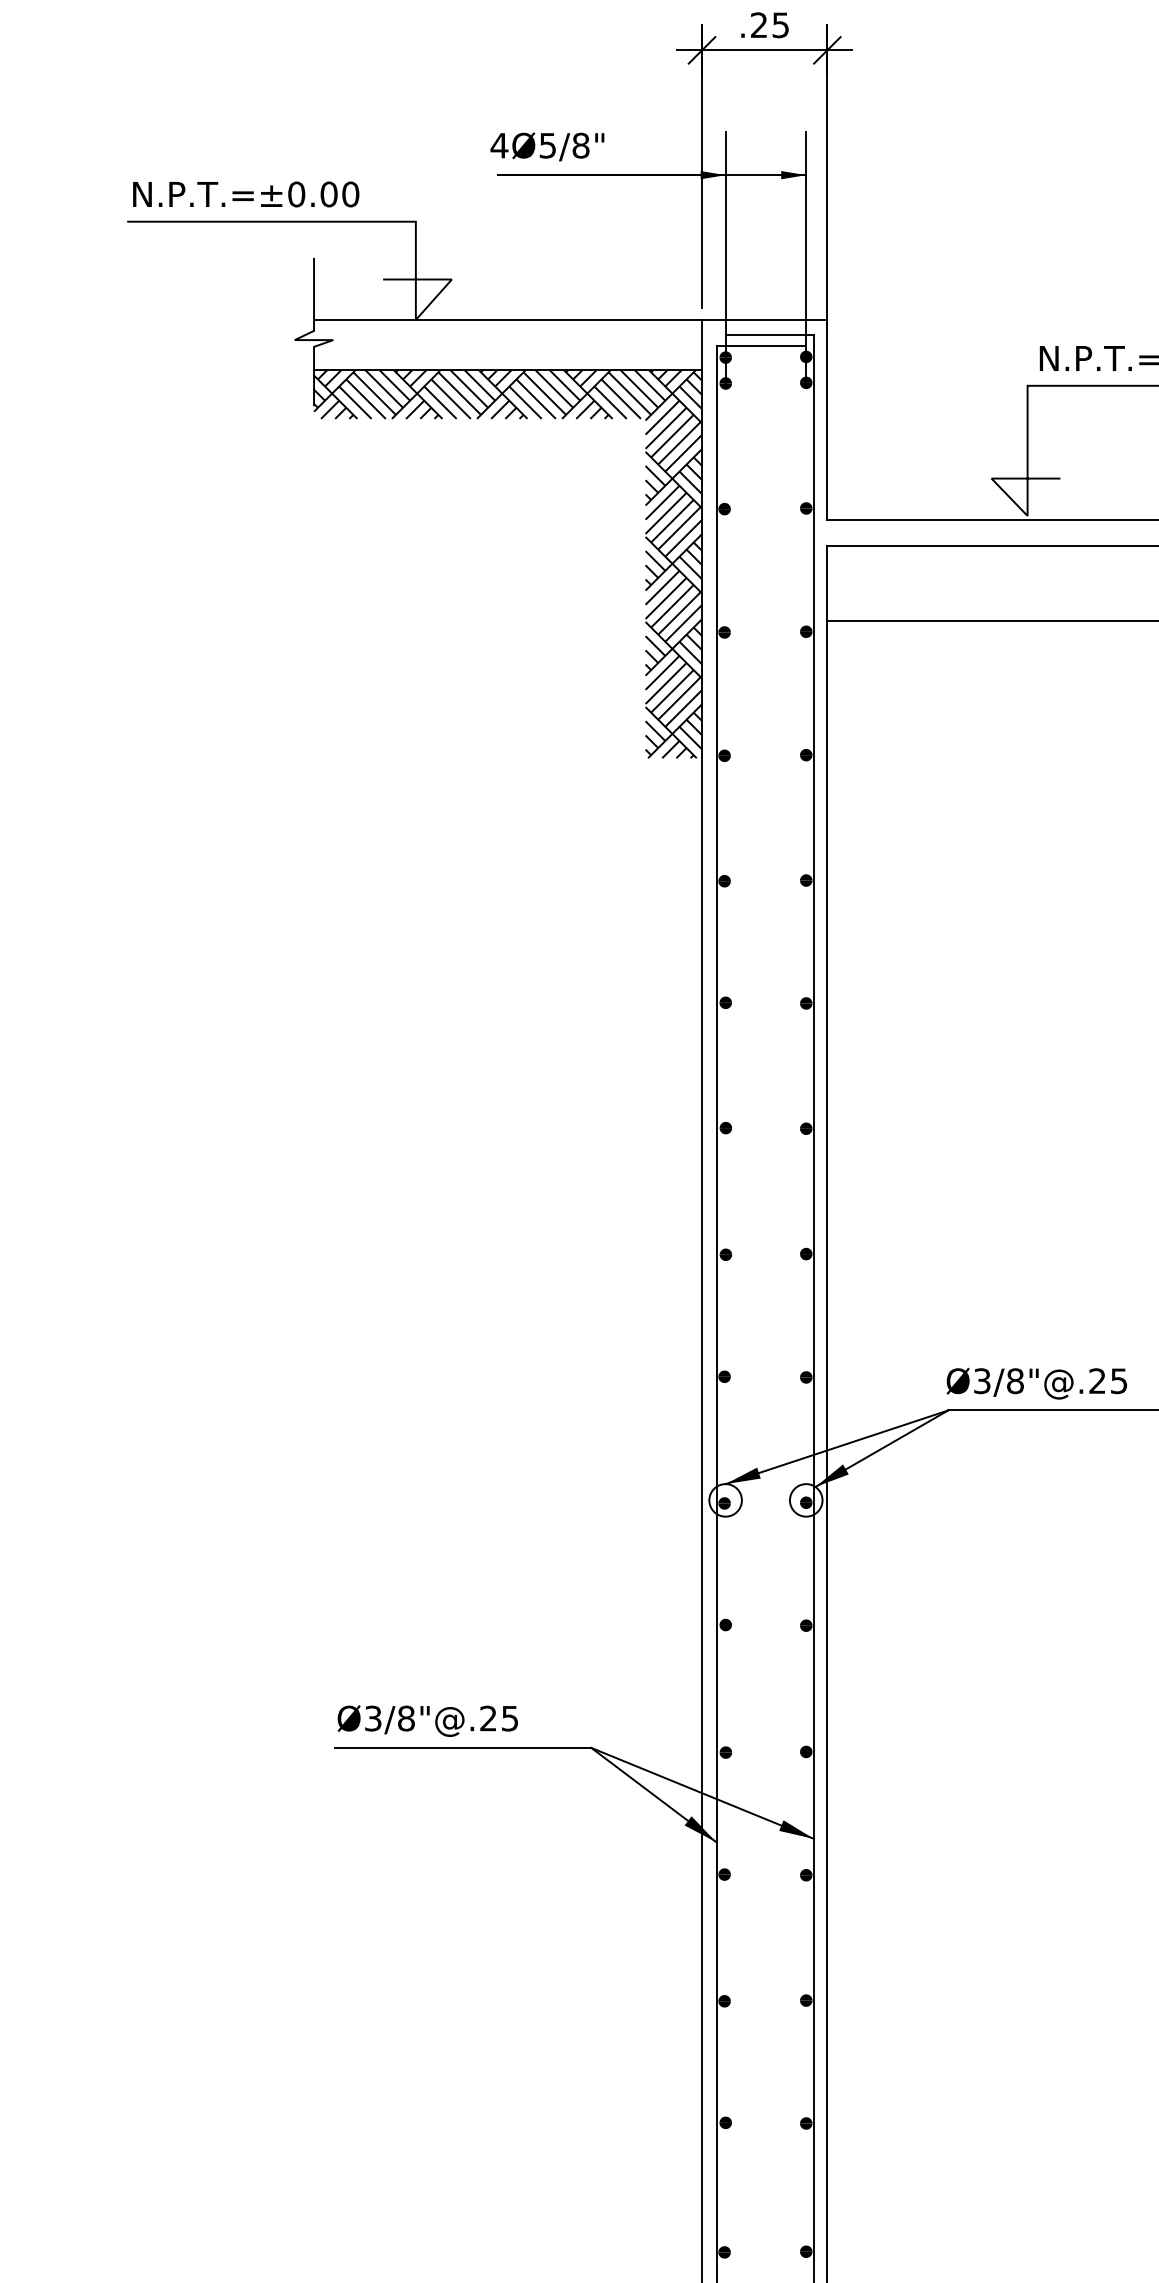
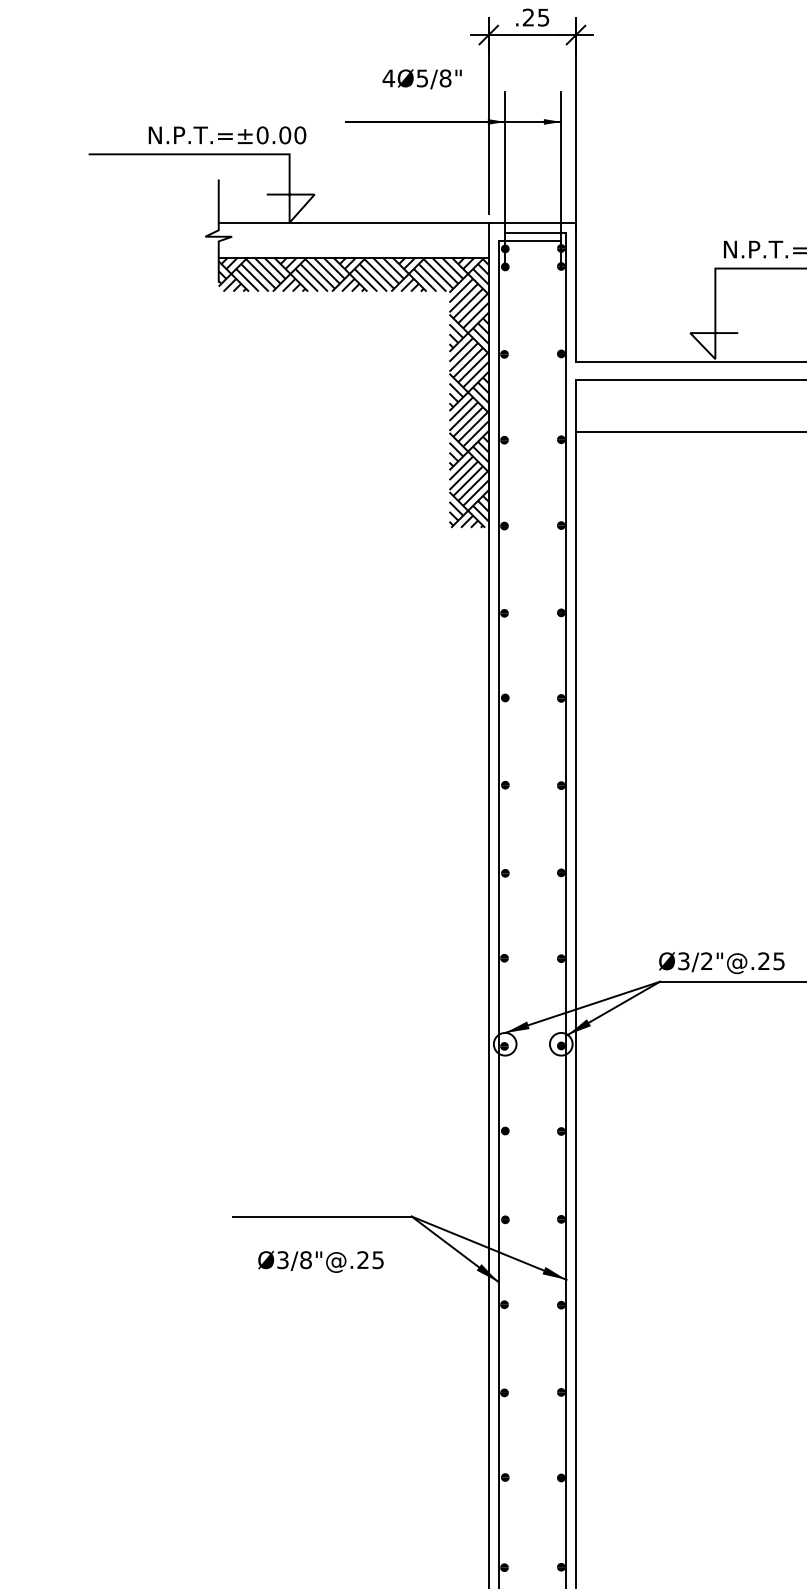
text: (546, 147) -> (421, 79), moved
text: (246, 194) -> (227, 135), moved
text: (1014, 1381) -> (706, 961), Ø3/8"@.25 -> Ø3/2"@.25
text: (427, 1720) -> (320, 1261), moved

